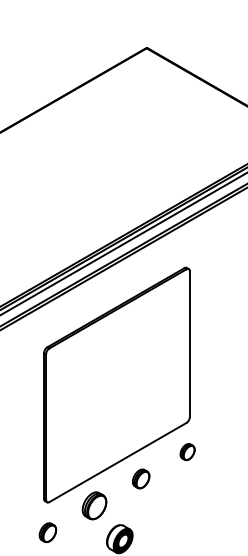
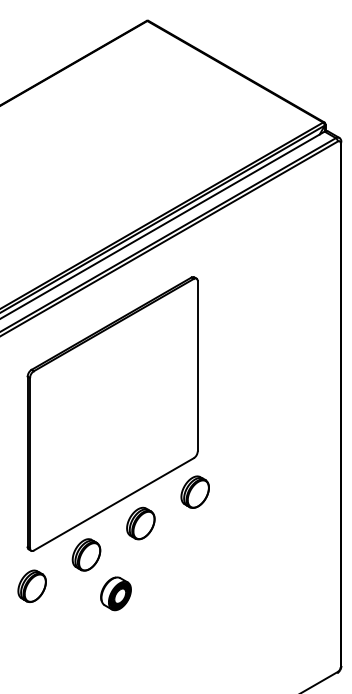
part: (187, 451) -> (194, 491), size x1.67
part: (140, 478) -> (140, 523), size x1.43
part: (47, 532) -> (31, 585), size x1.43

